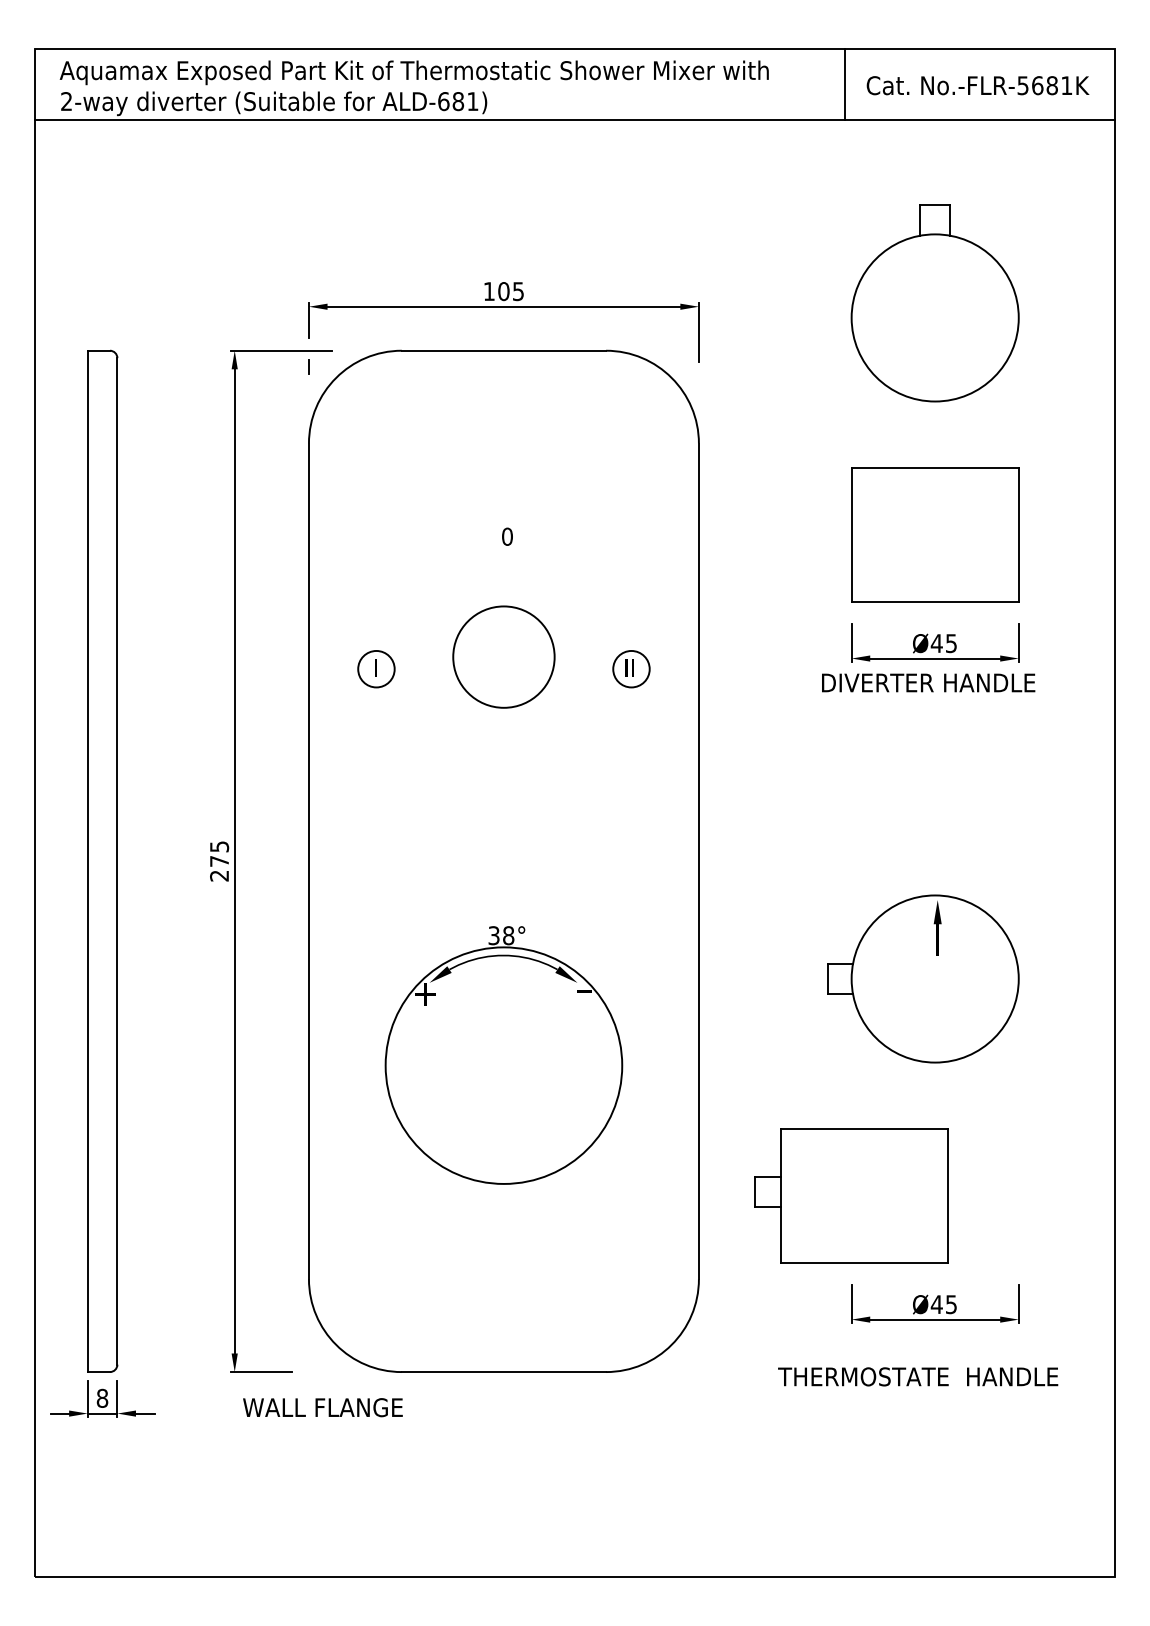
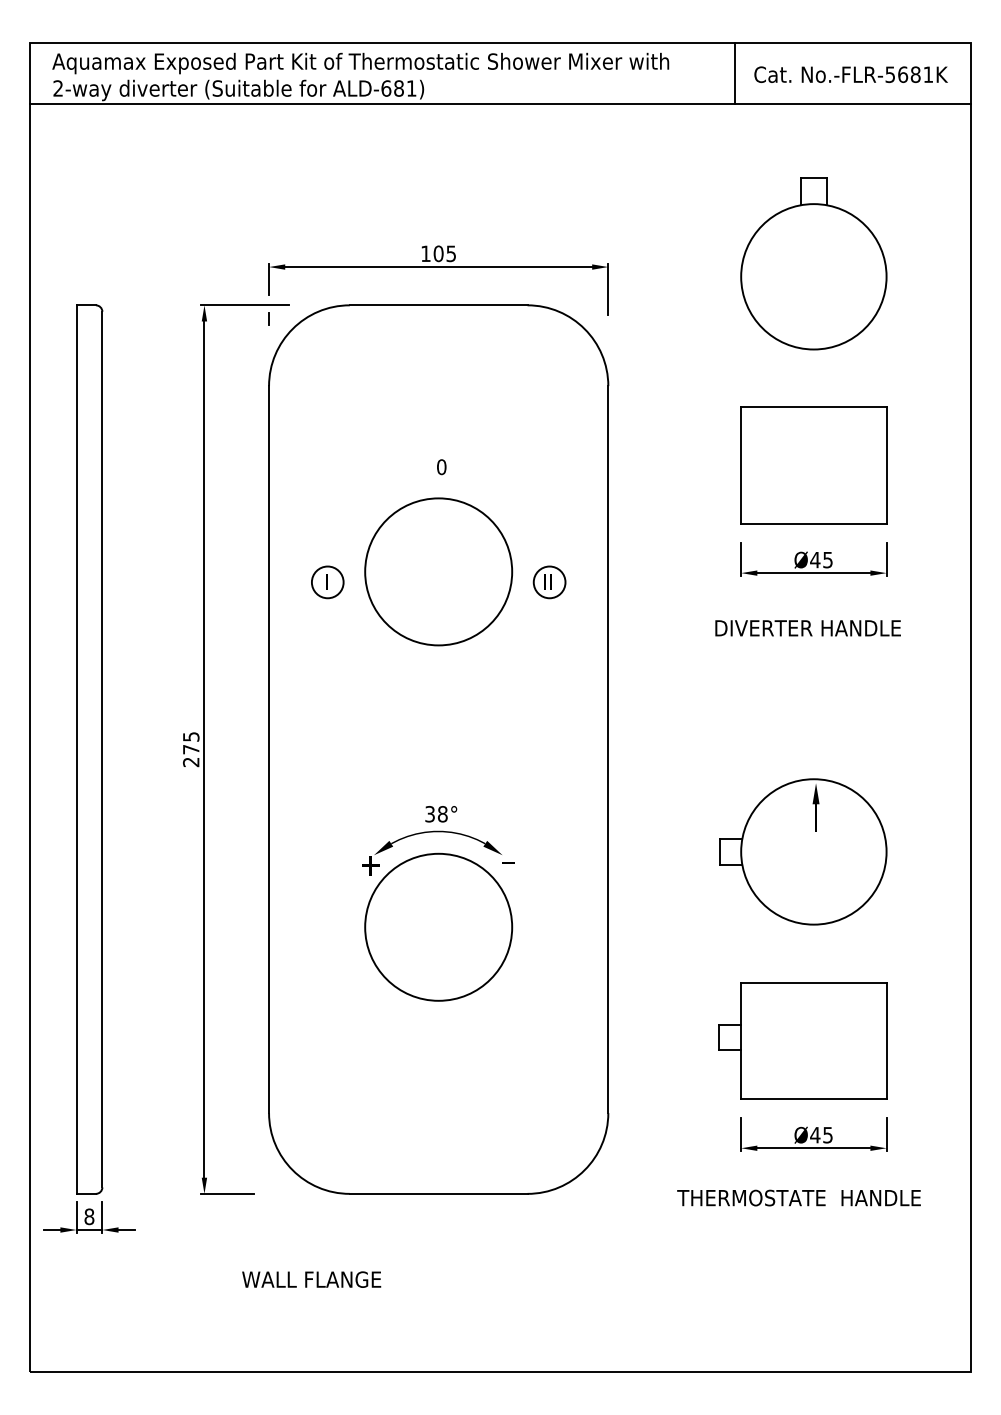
circle: (503, 656) -> (438, 571), size x1.67
text: (928, 682) -> (808, 627), moved
circle: (503, 1065) -> (438, 927), size x0.71
part: (851, 1195) -> (802, 1040), moved
text: (322, 1407) -> (311, 1279), moved

